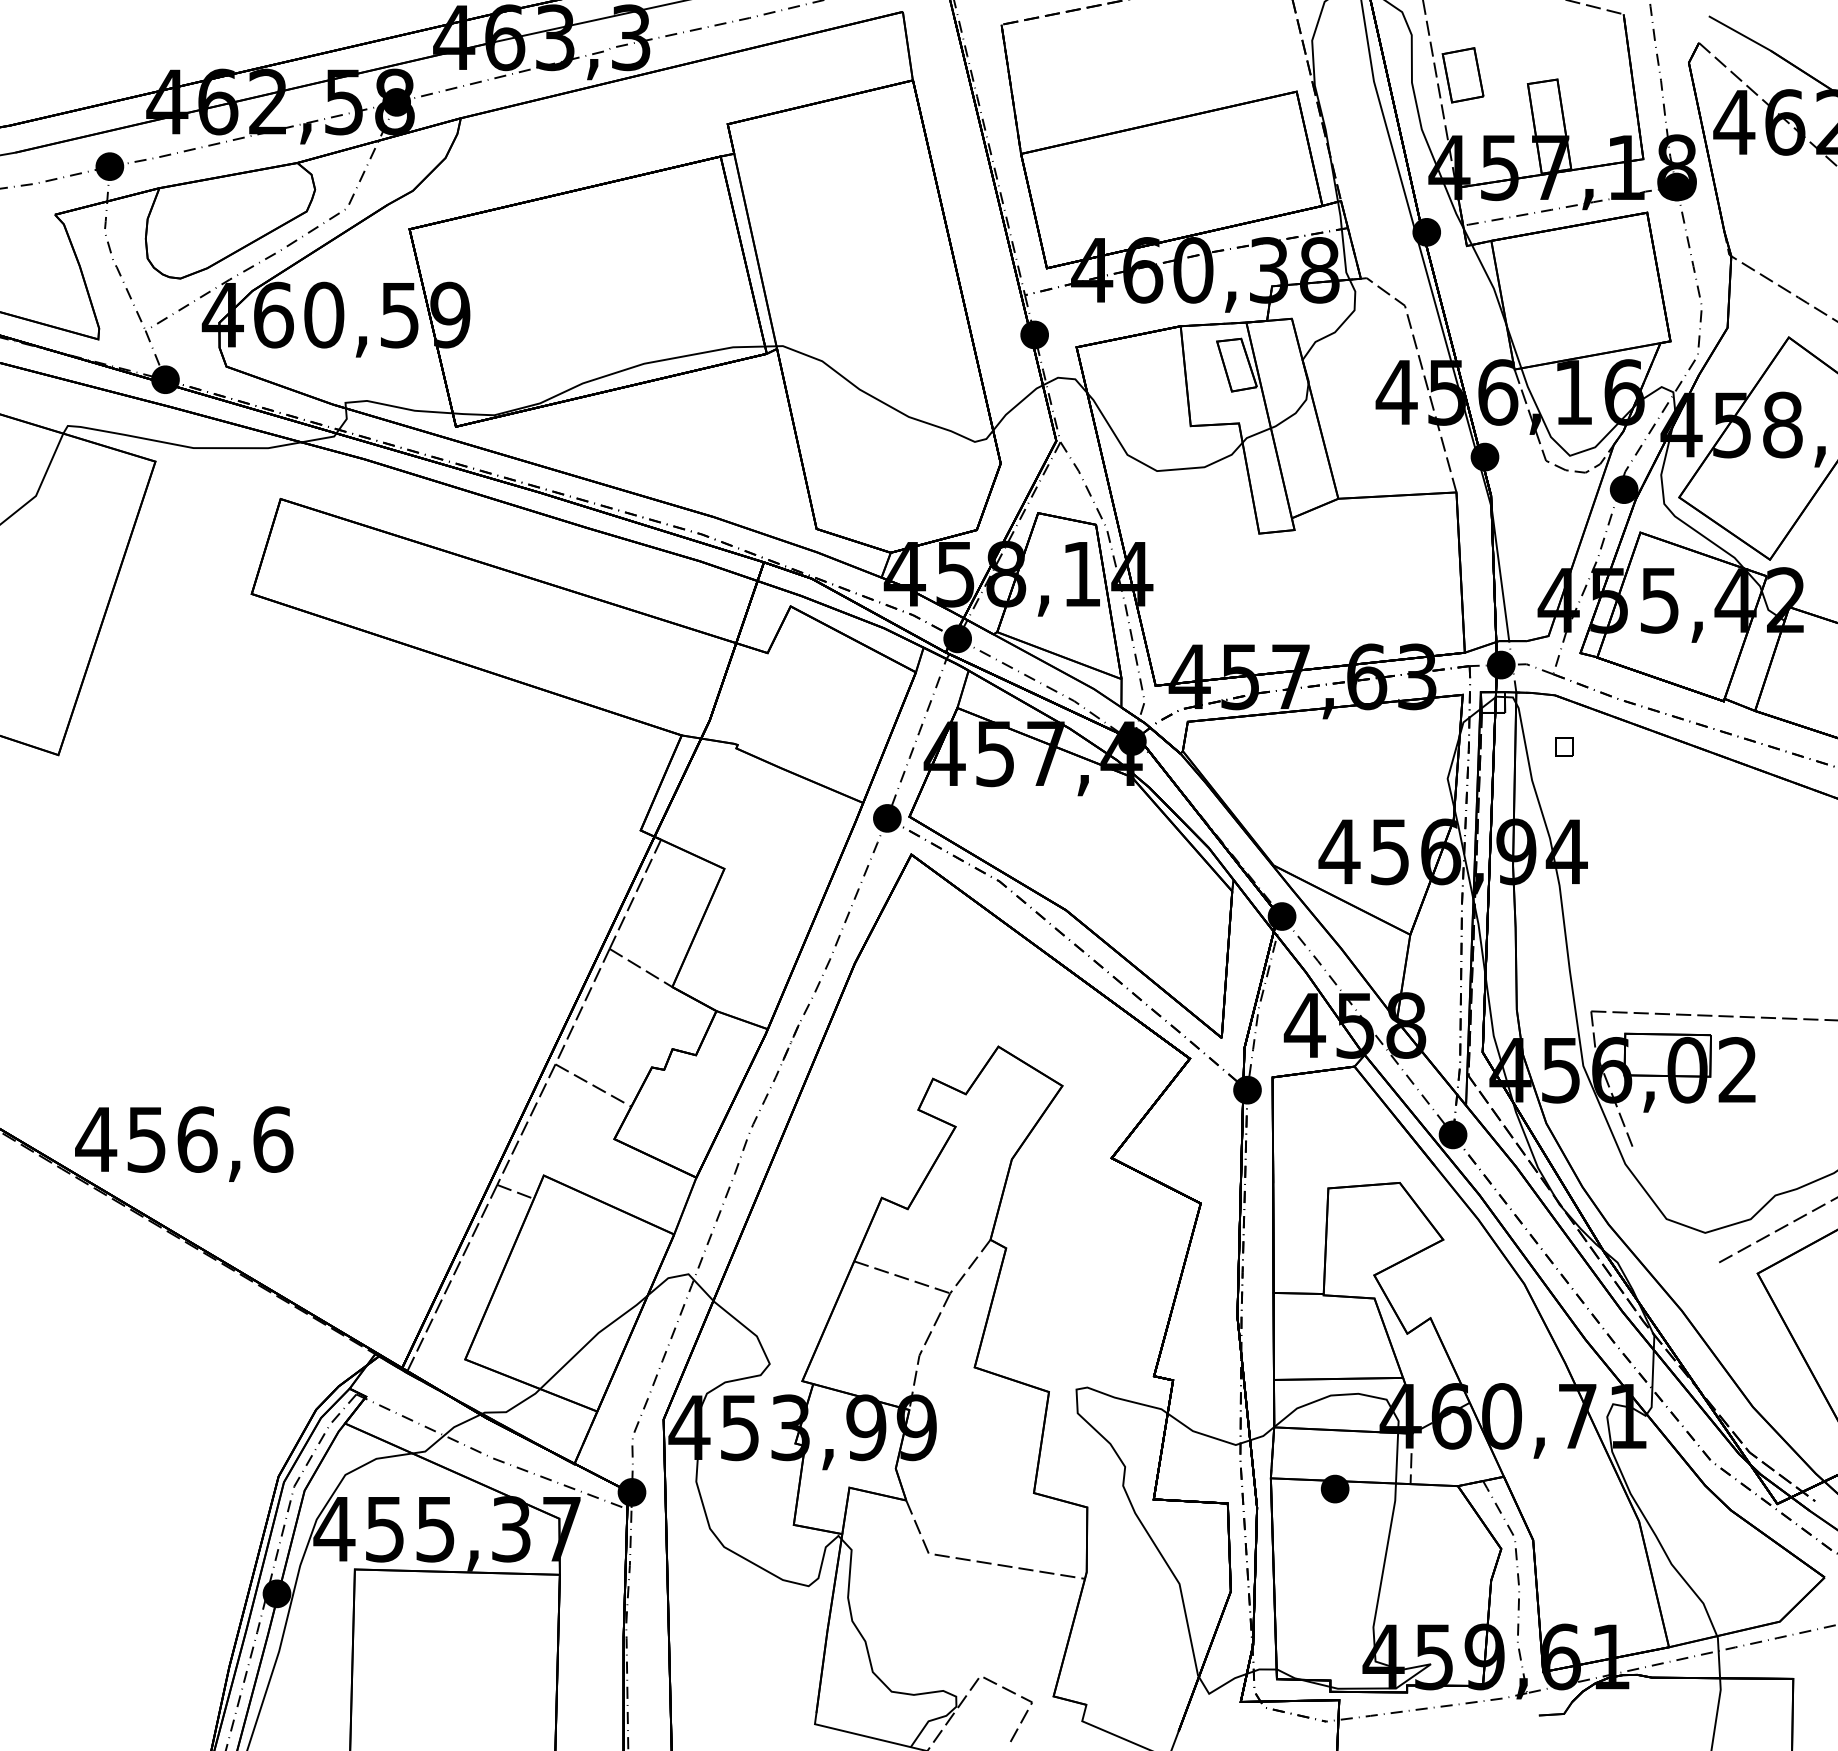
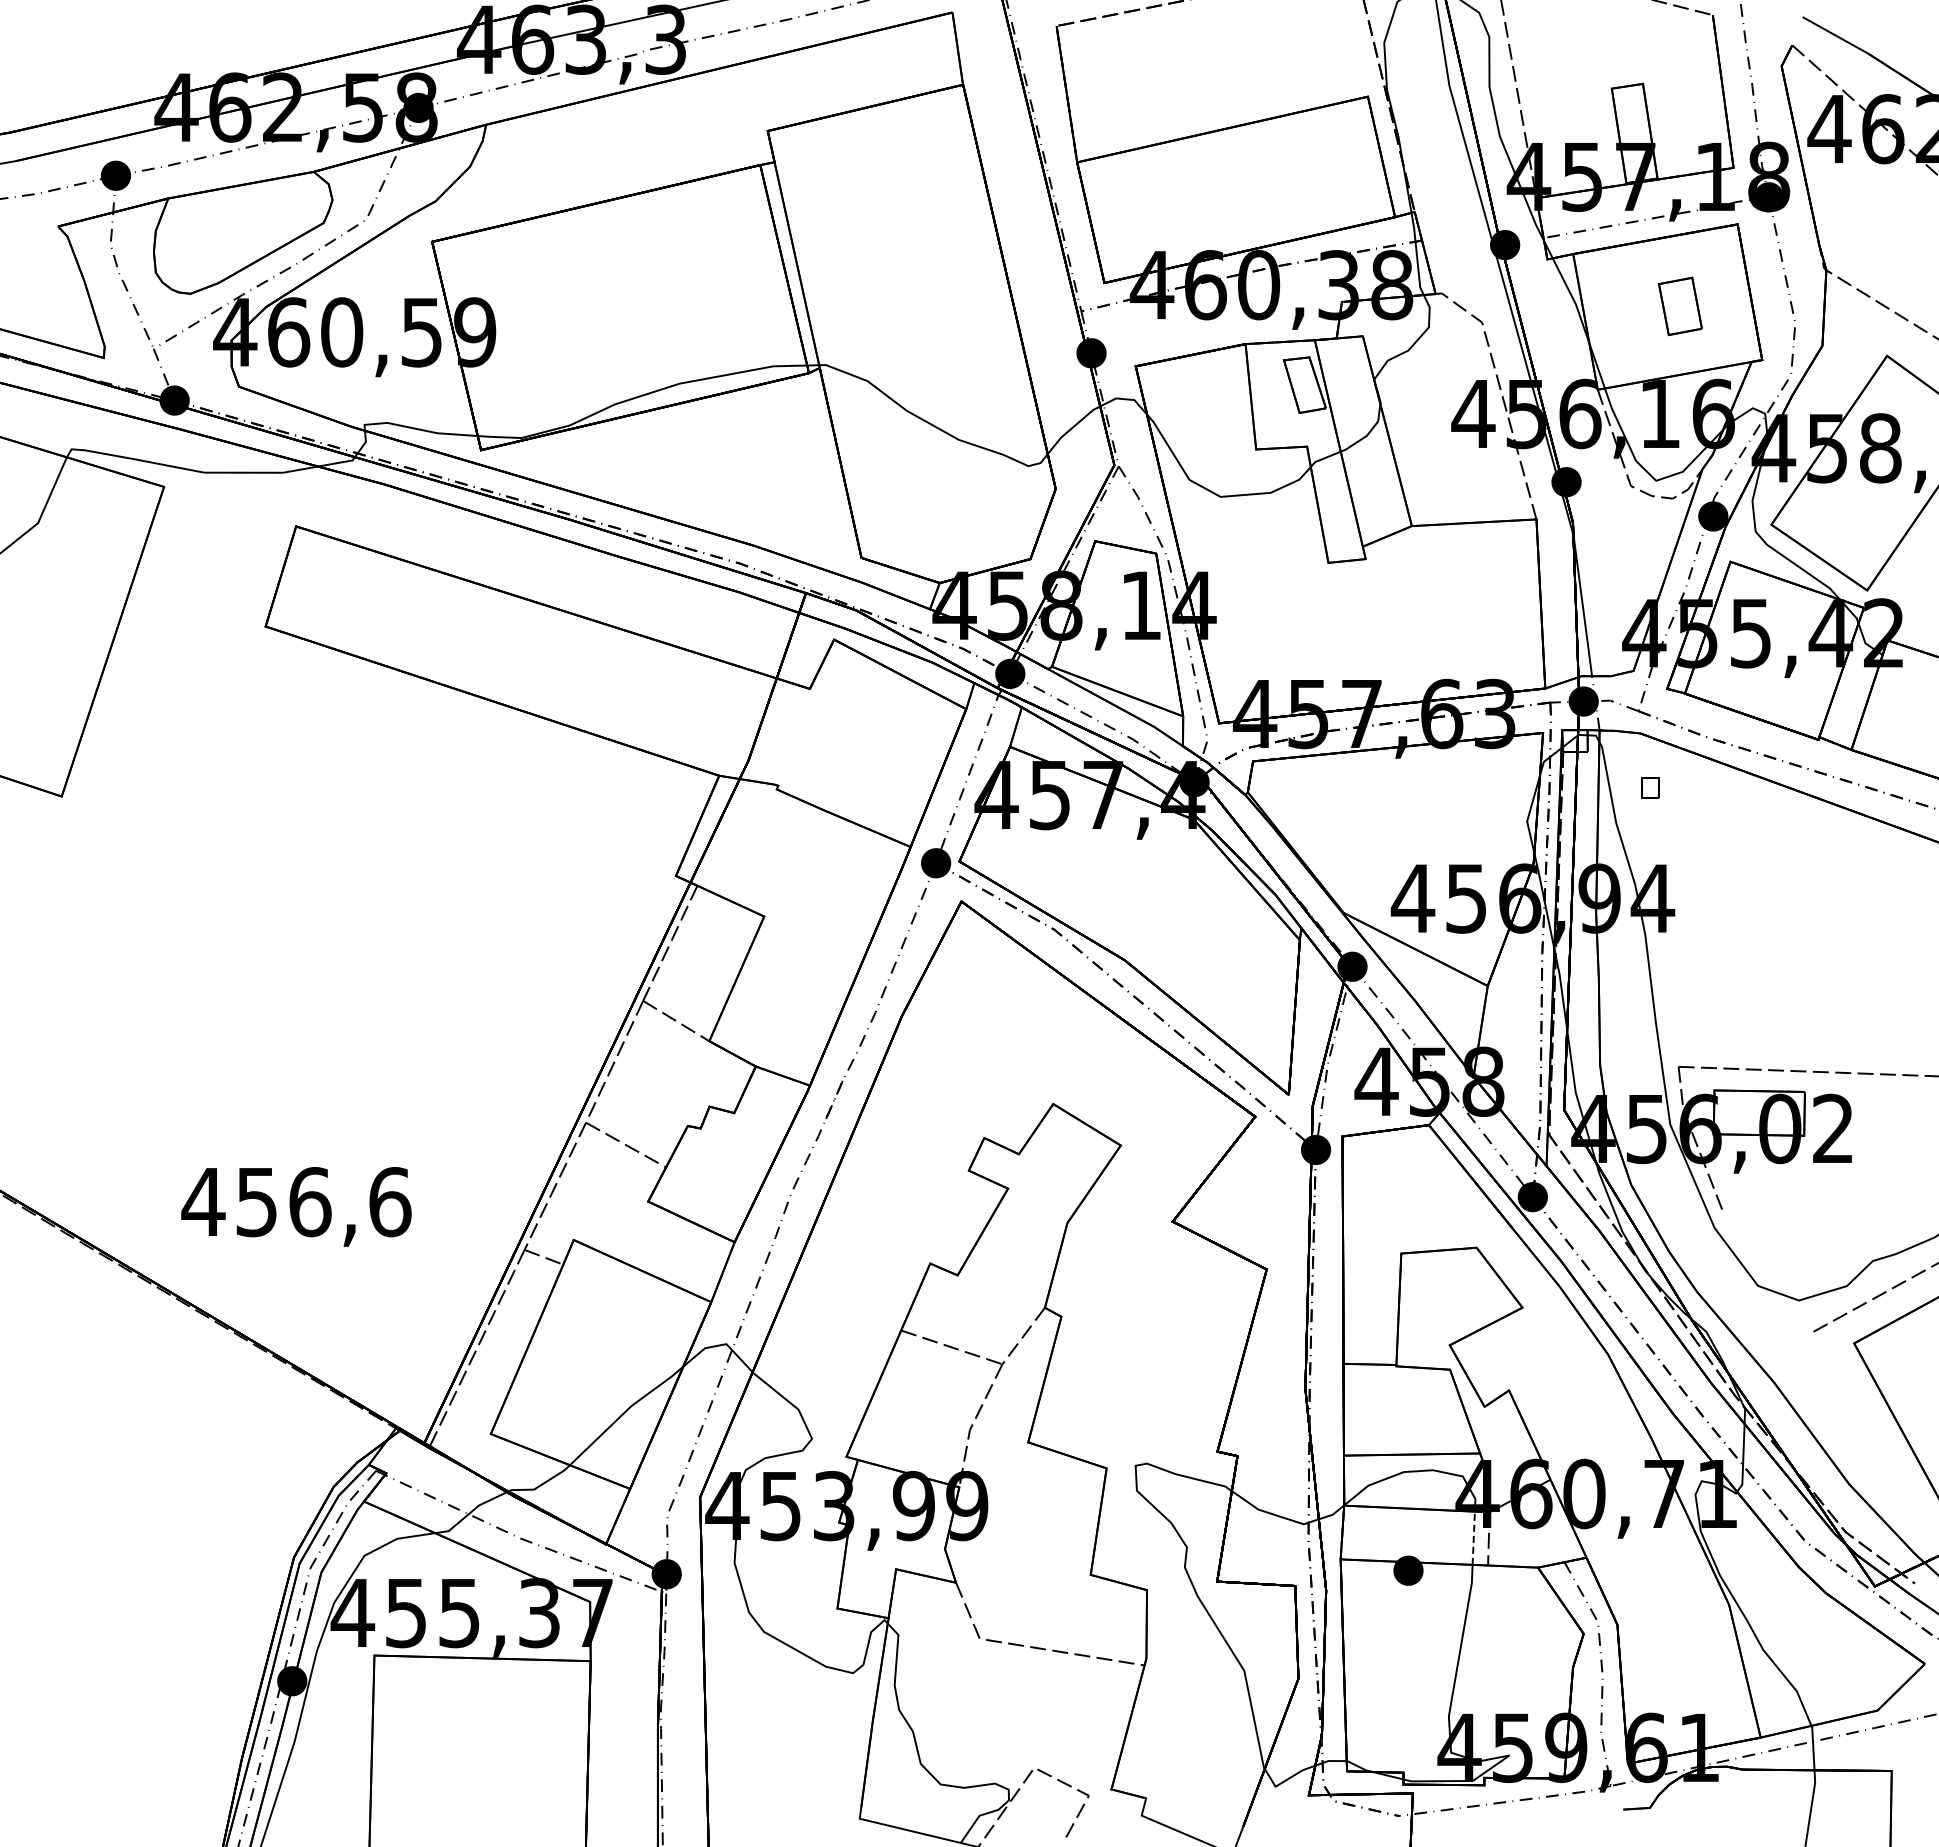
part: (1463, 75) -> (1680, 306), moved
text: (184, 1143) -> (296, 1206), moved
line: (1396, 1458) -> (1473, 1538), solid -> dashed

